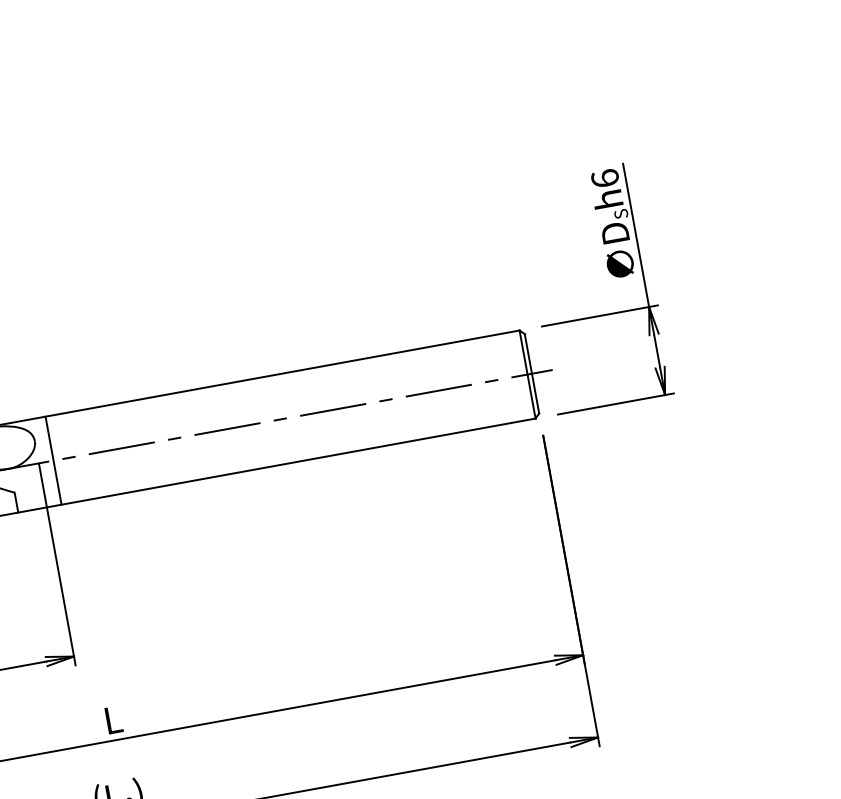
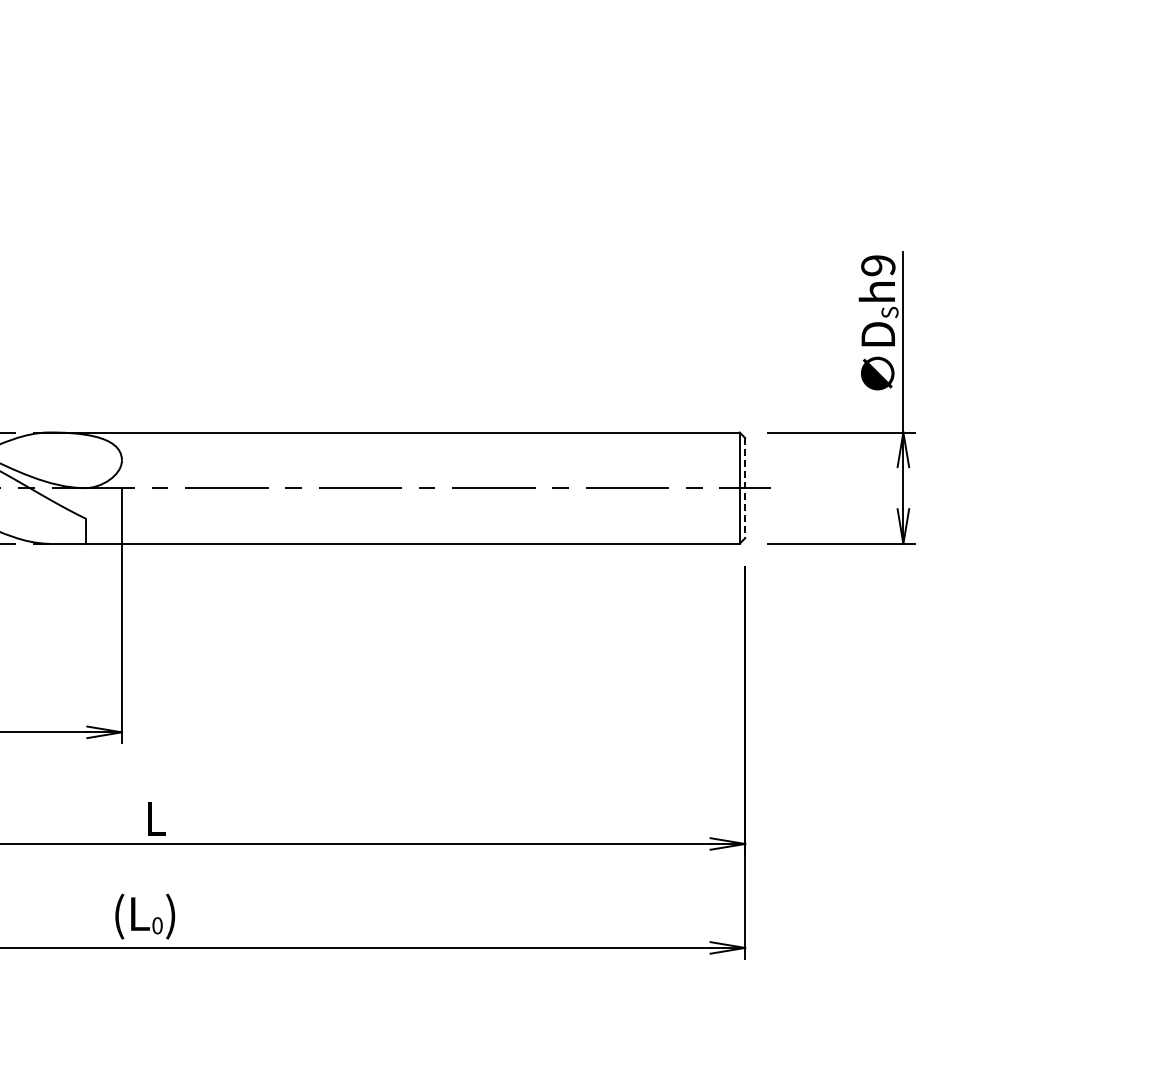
text: (605, 178) -> (878, 265), h6 -> h9
line: (532, 373) -> (745, 488), solid -> dashed
line: (53, 460) -> (140, 487), removed

